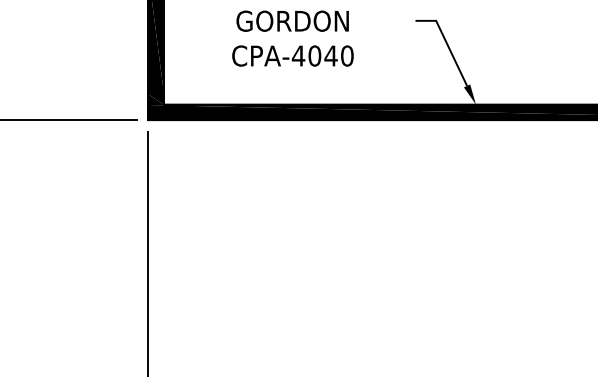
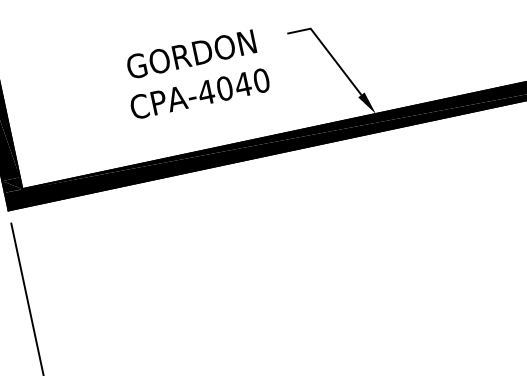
text: (292, 38) -> (195, 74), moved

